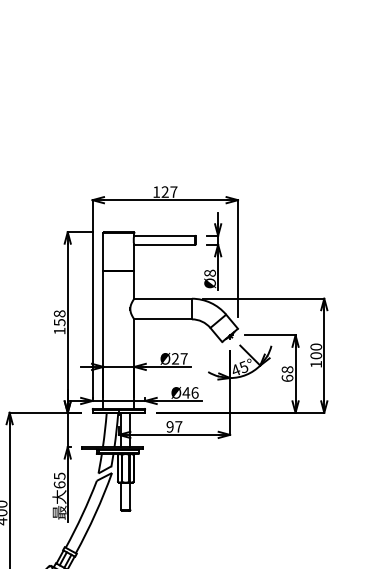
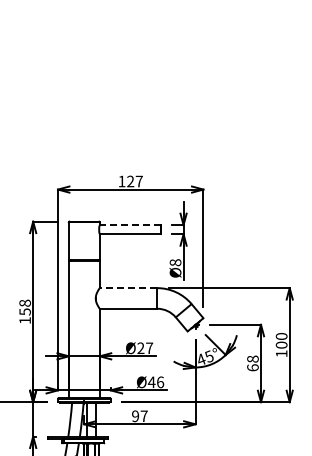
line: (164, 235) -> (129, 224), solid -> dashed
line: (163, 298) -> (128, 287), solid -> dashed

